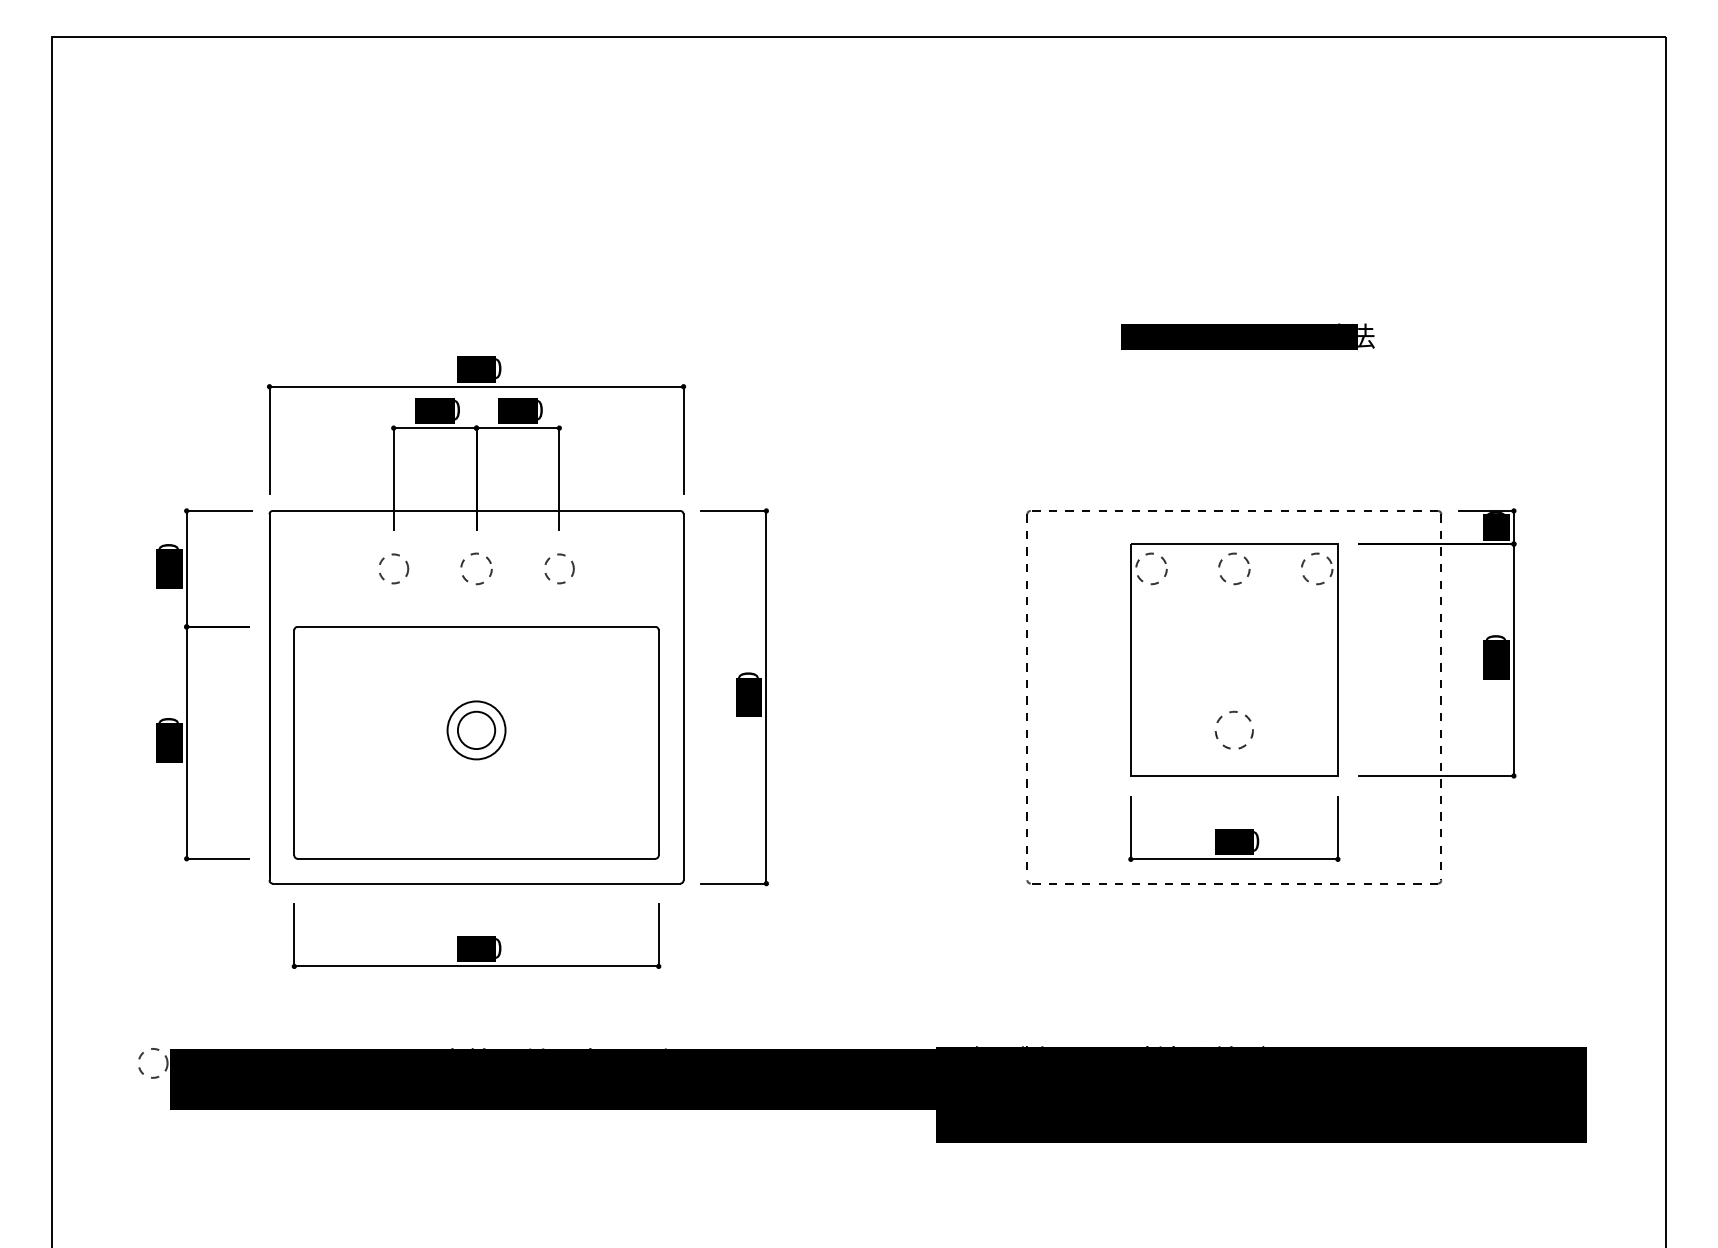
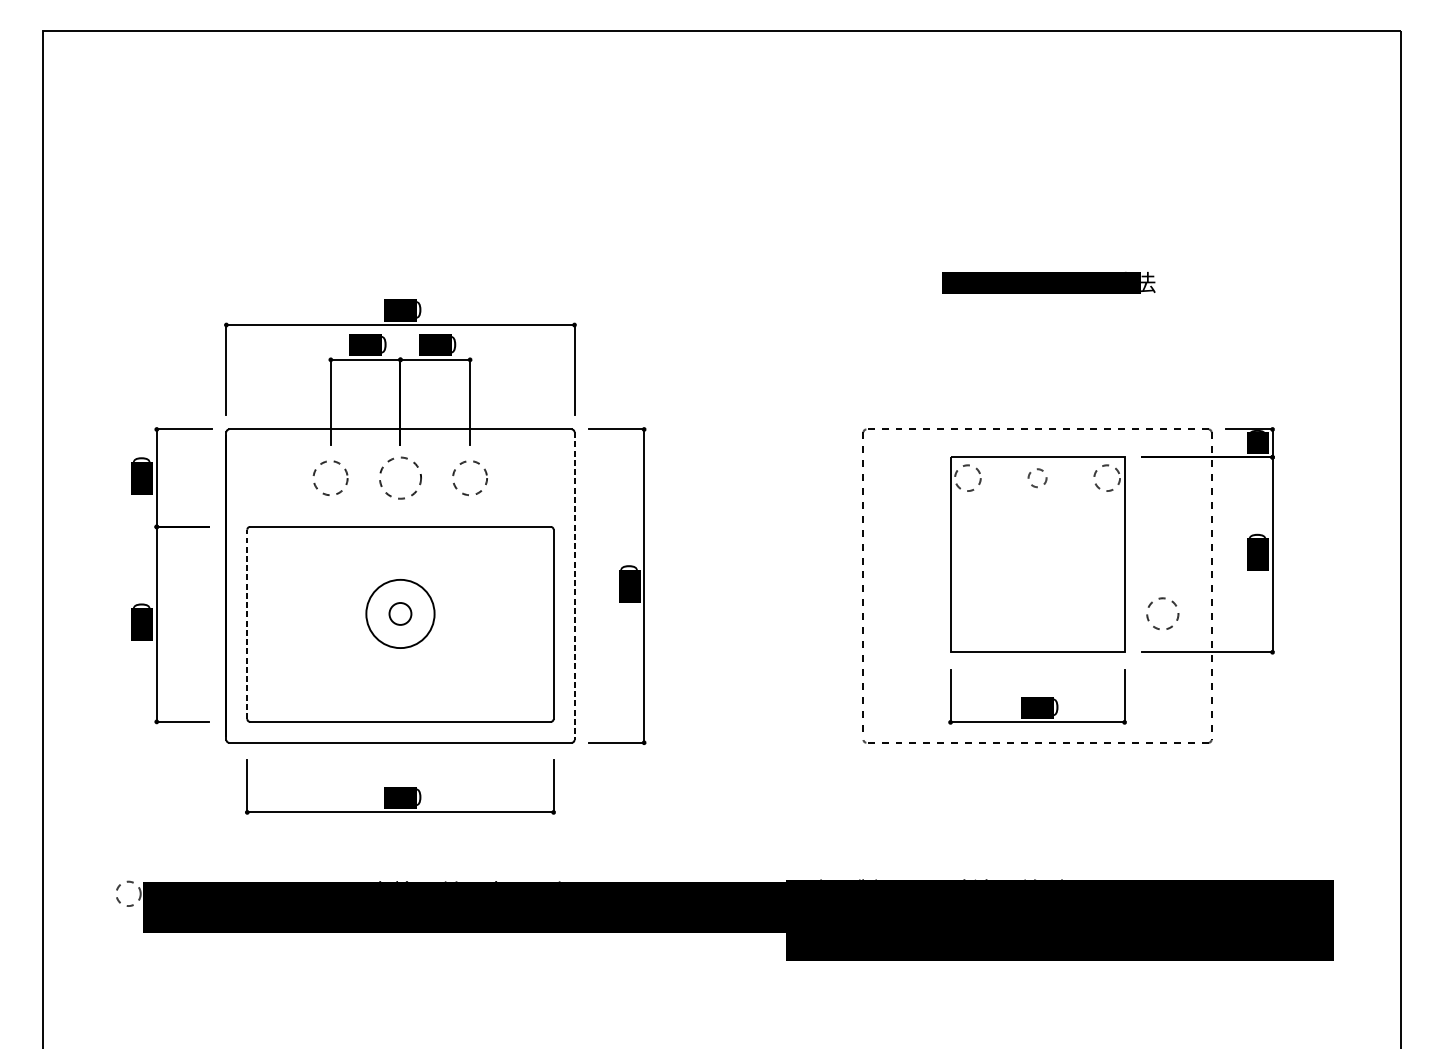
circle: (394, 568) -> (331, 477), size x1.4
circle: (476, 568) -> (400, 477), size x1.6
circle: (559, 568) -> (470, 477), size x1.4
circle: (1234, 568) -> (1037, 477), size x0.7
line: (683, 697) -> (574, 586), solid -> dashed
circle: (1233, 729) -> (1162, 613), moved
circle: (476, 730) -> (400, 614), size x0.7
circle: (476, 730) -> (400, 614), size x1.4
line: (294, 742) -> (247, 624), solid -> dashed

